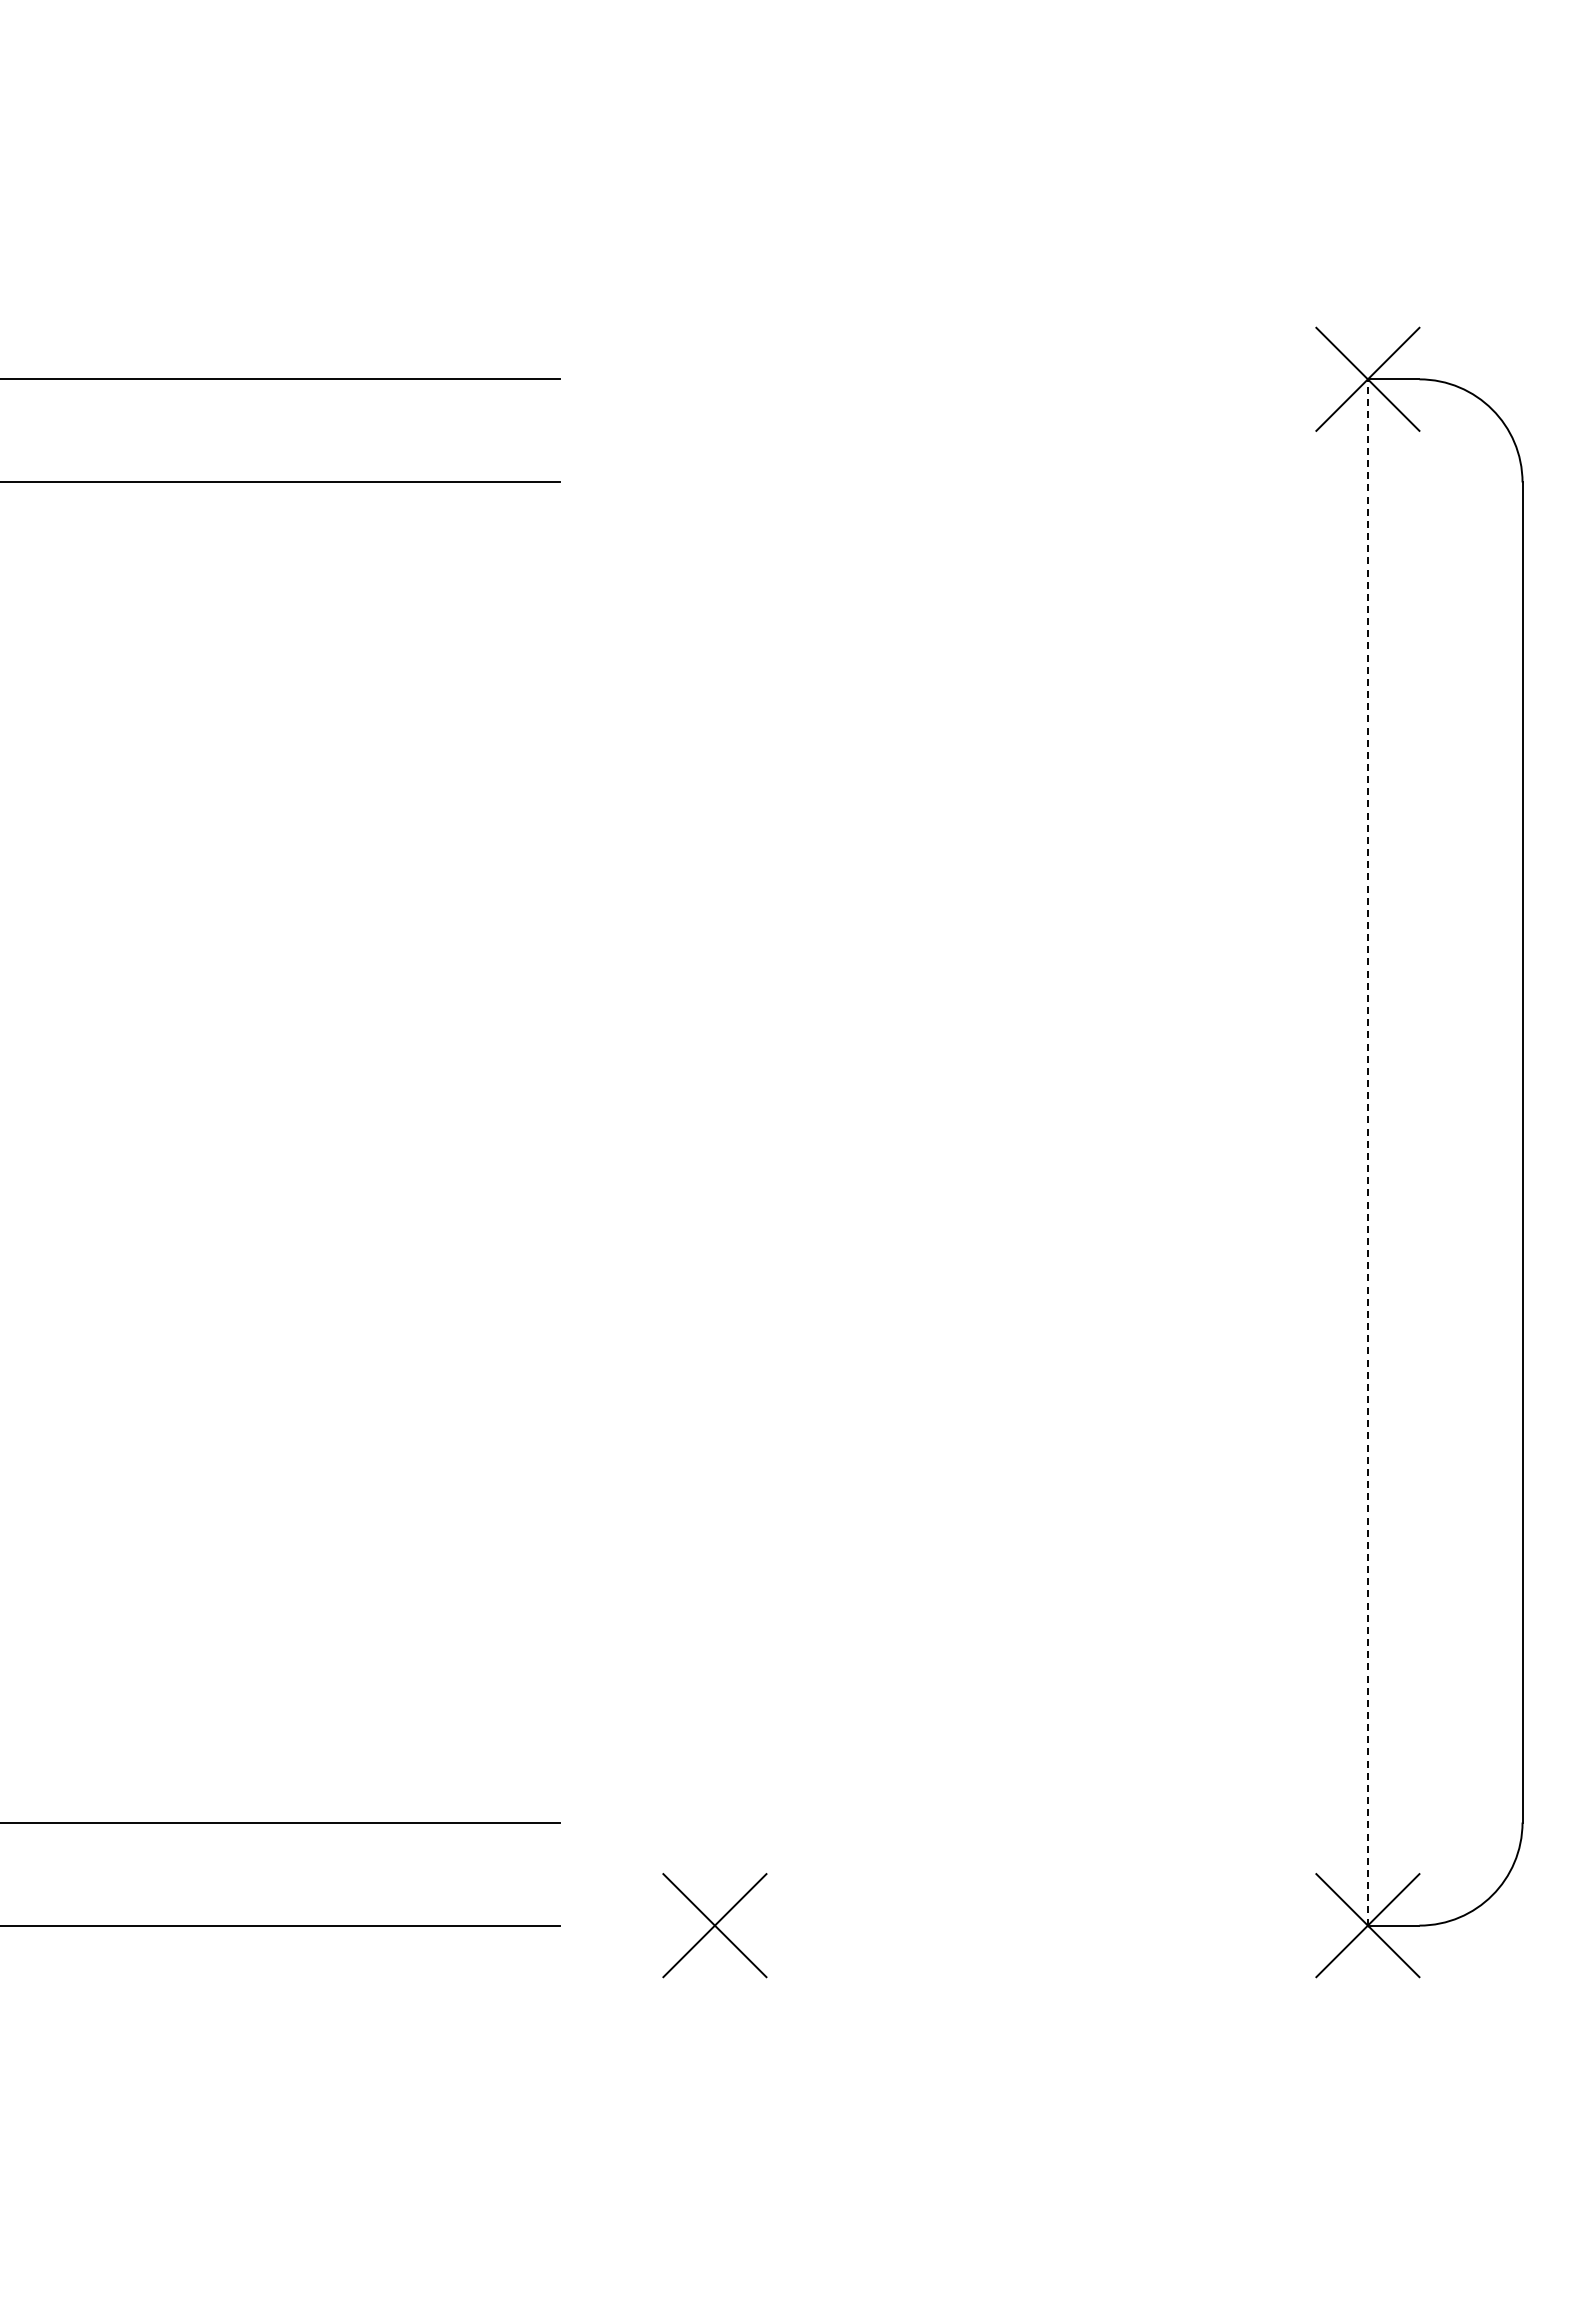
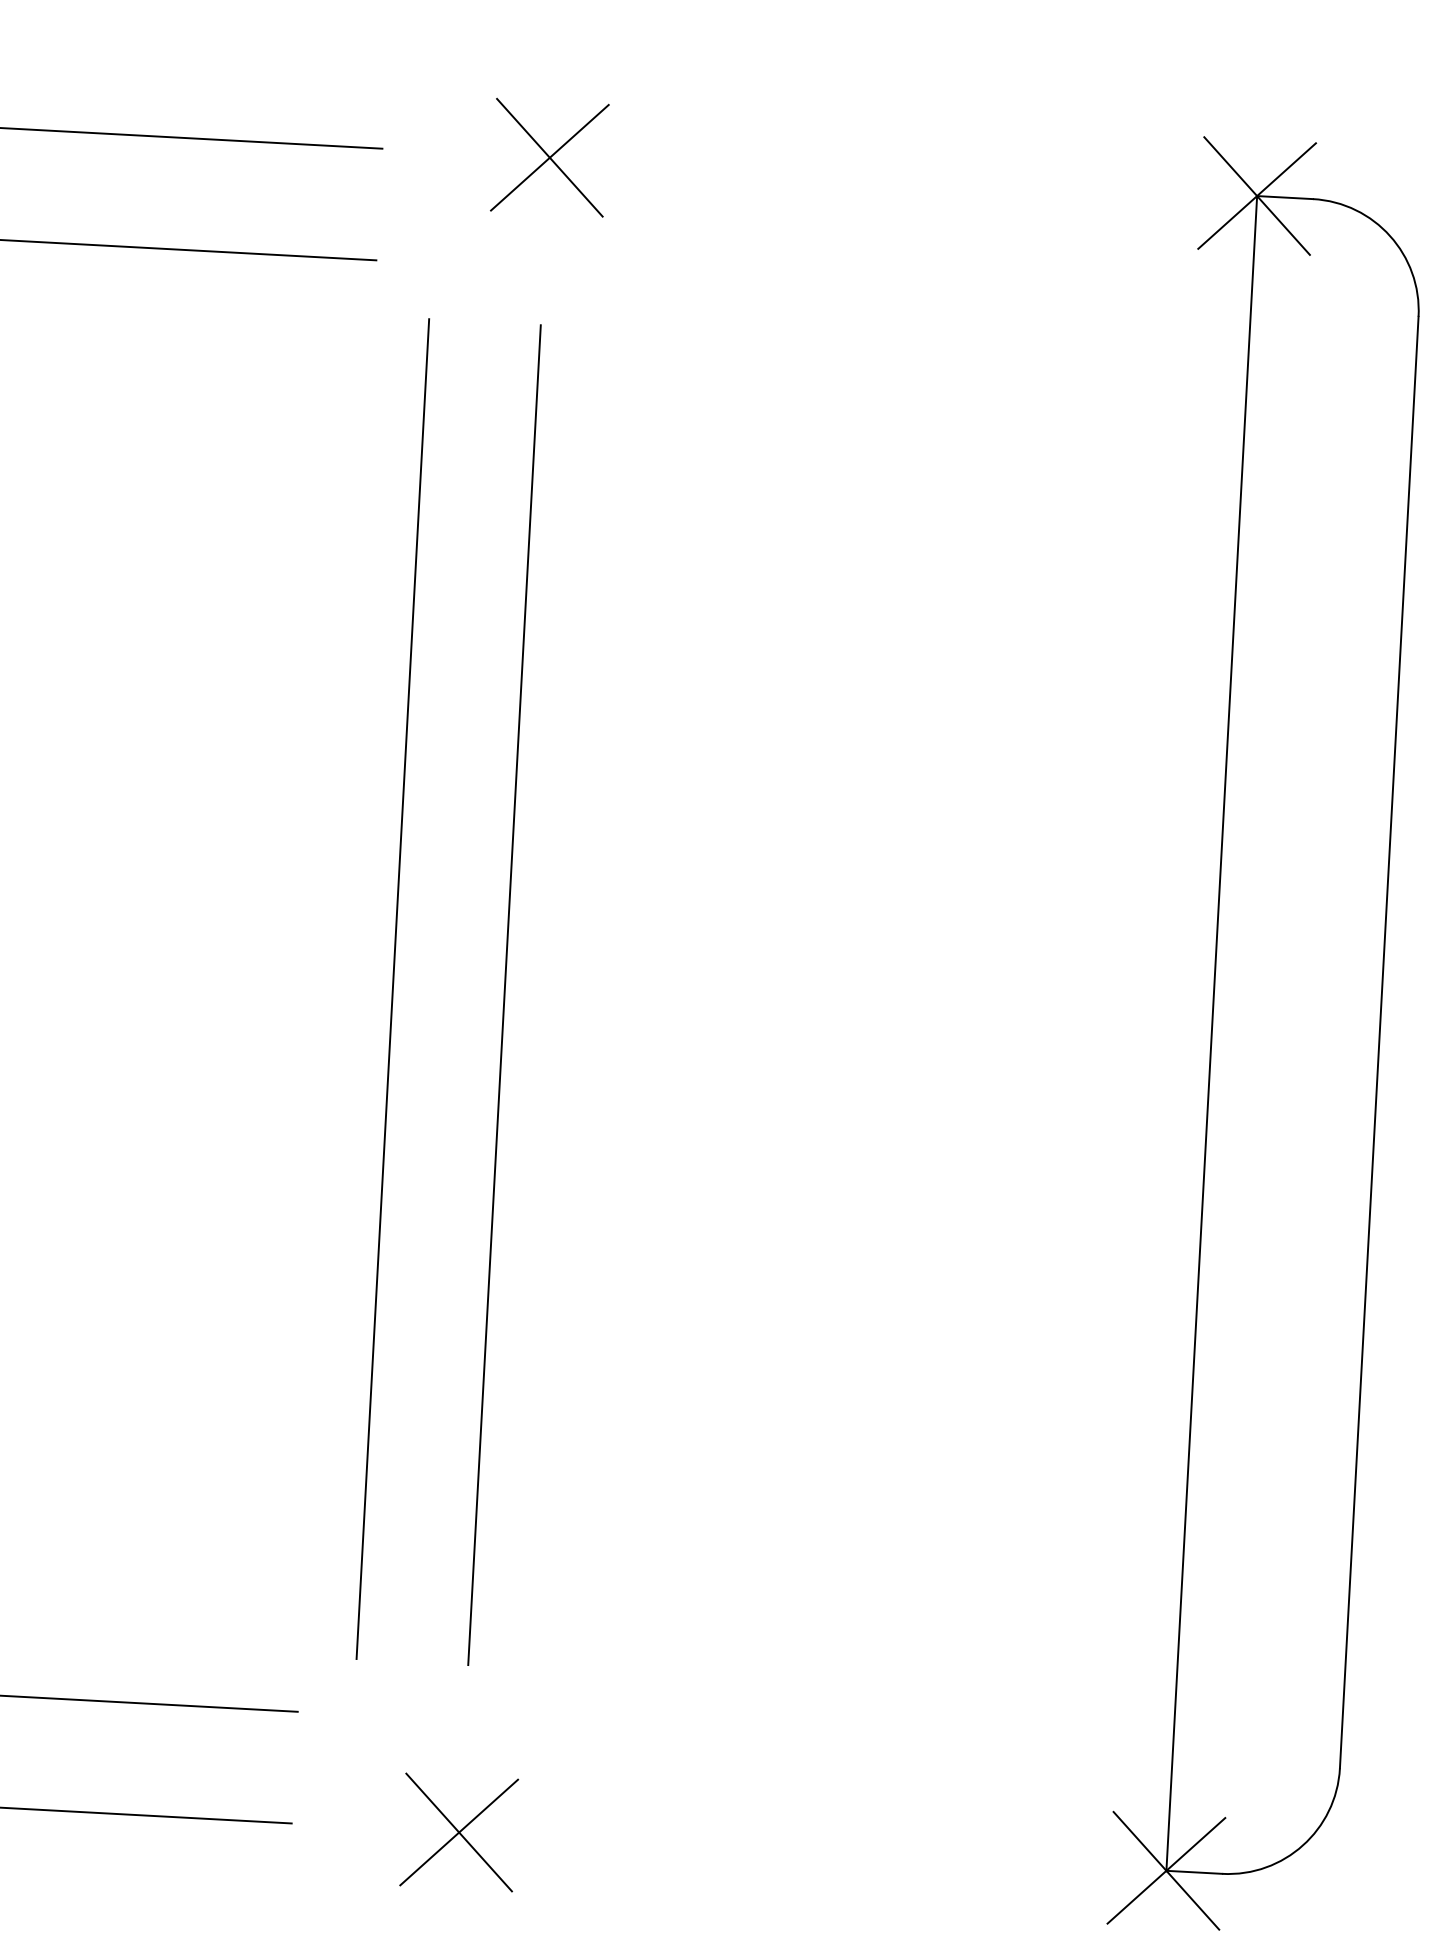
part: (714, 378) -> (549, 156), added
line: (611, 1152) -> (392, 989), added
line: (714, 1152) -> (504, 995), added
line: (1367, 1152) -> (1211, 1033), dashed -> solid

